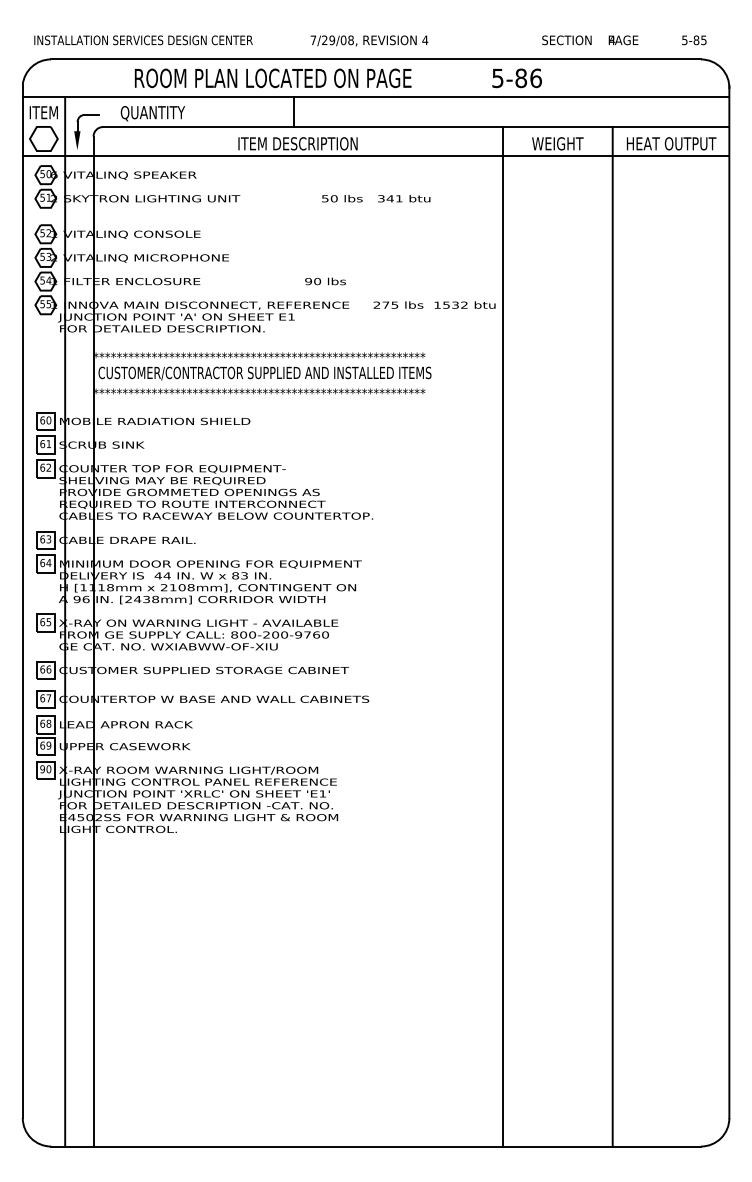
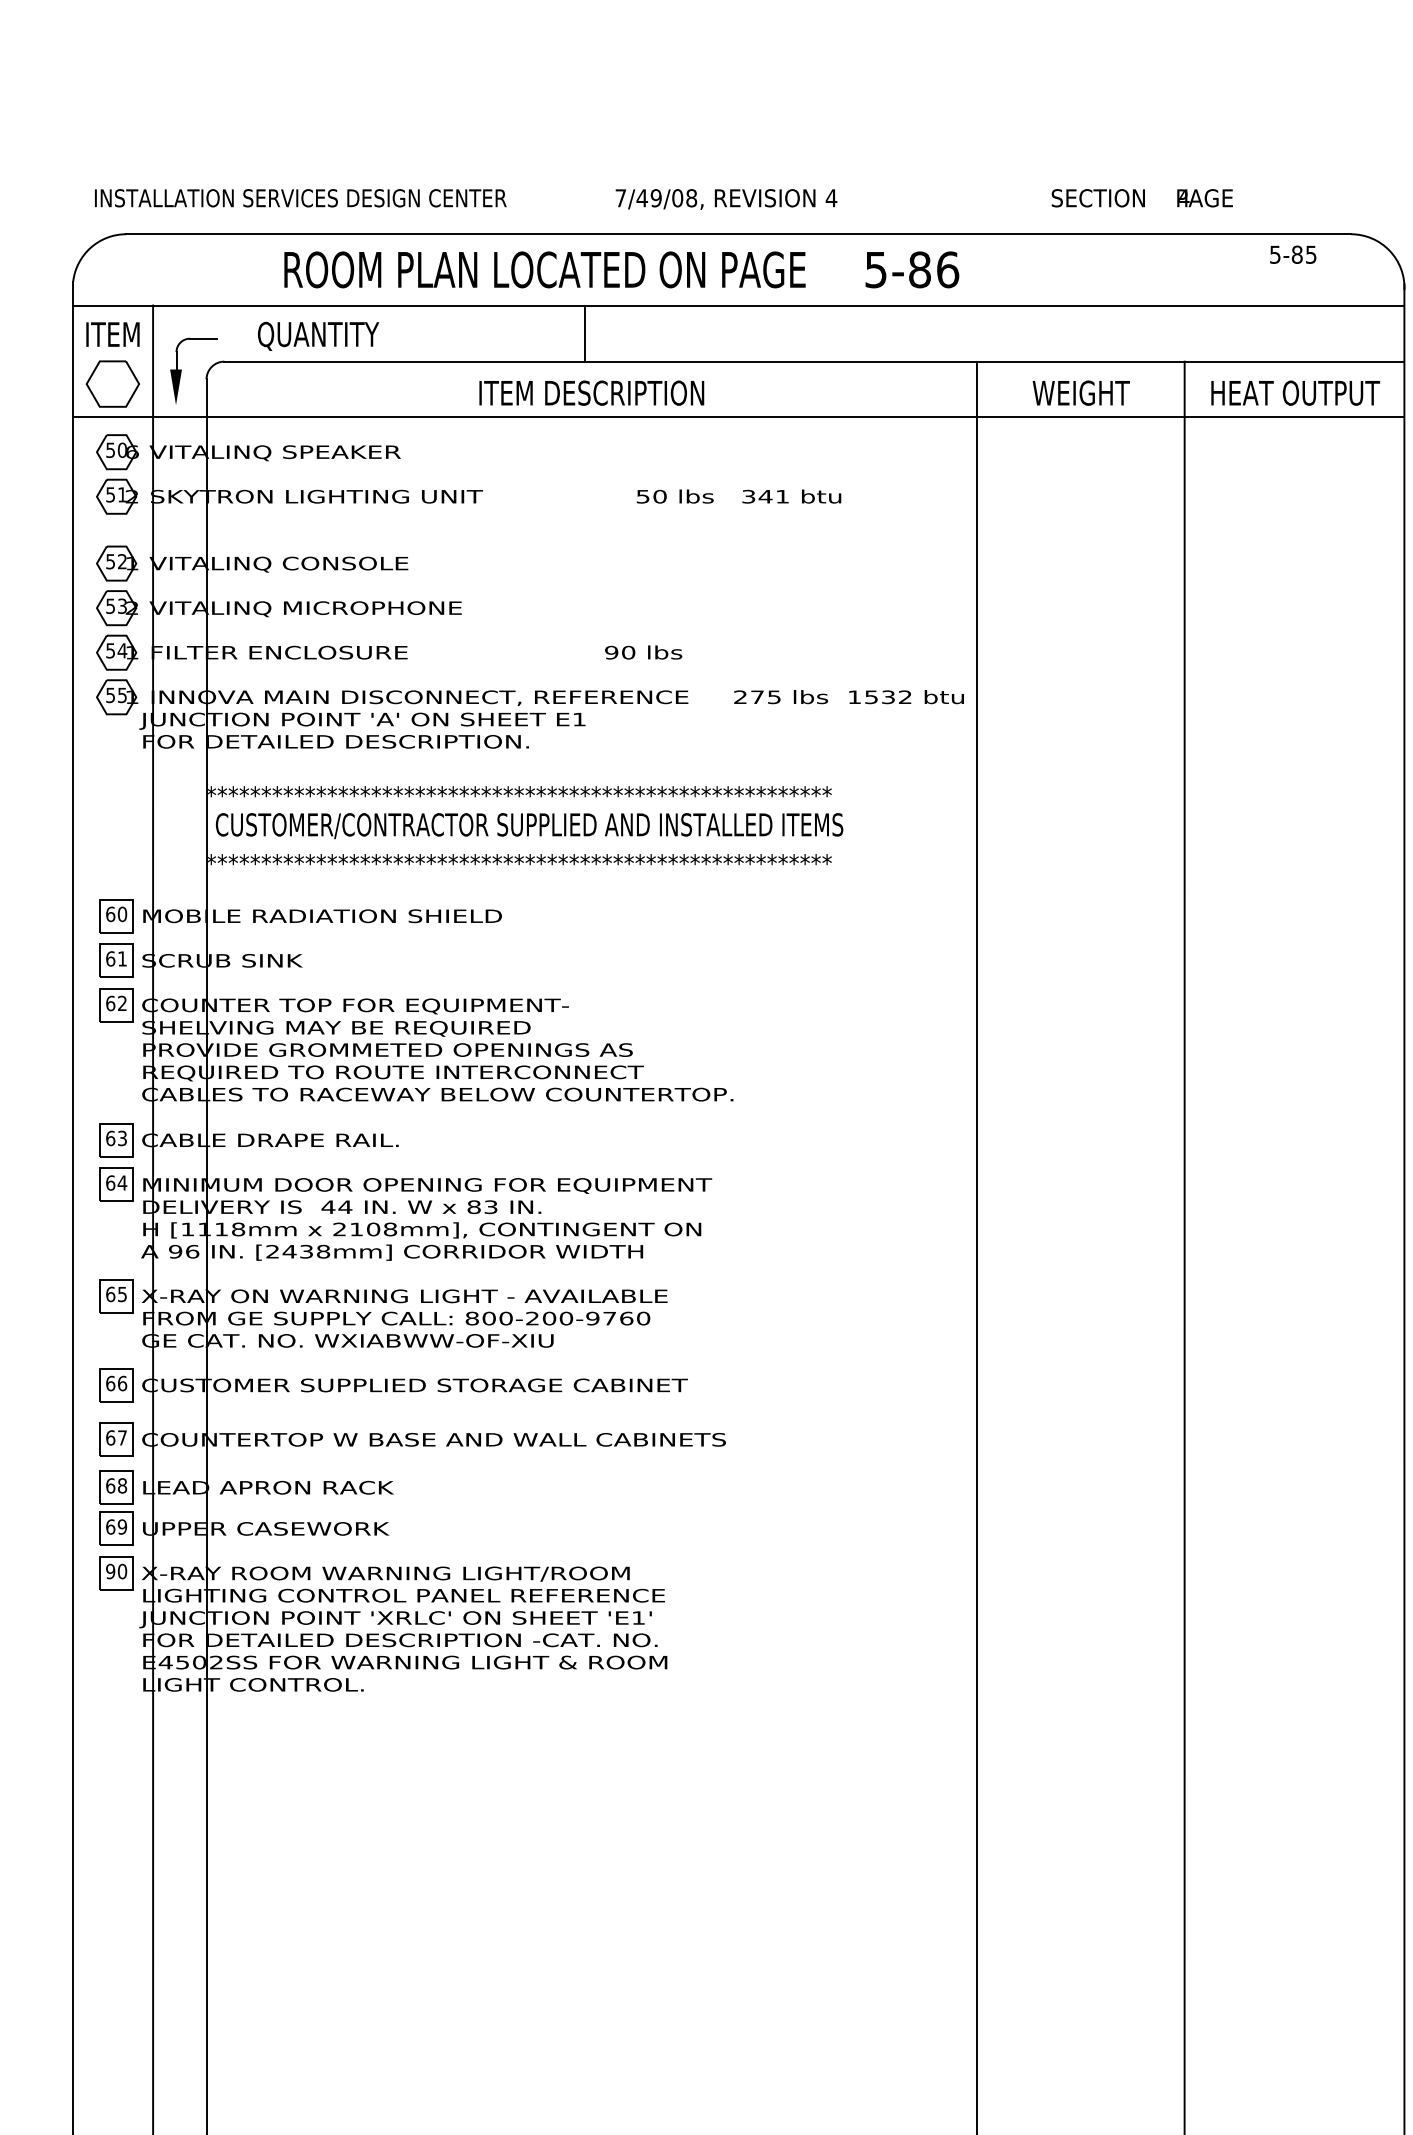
text: (324, 39) -> (641, 196), 7/29/08, -> 7/49/08,
text: (694, 40) -> (1293, 255), moved
text: (516, 78) -> (911, 270), moved

